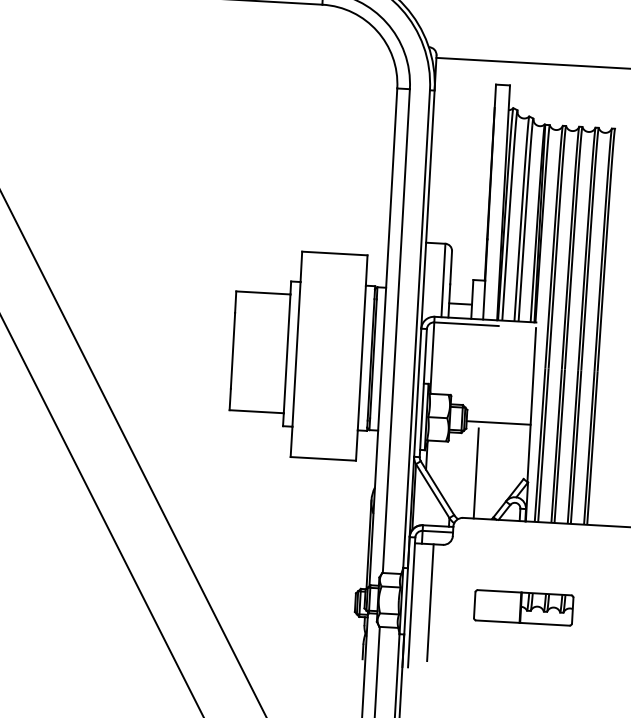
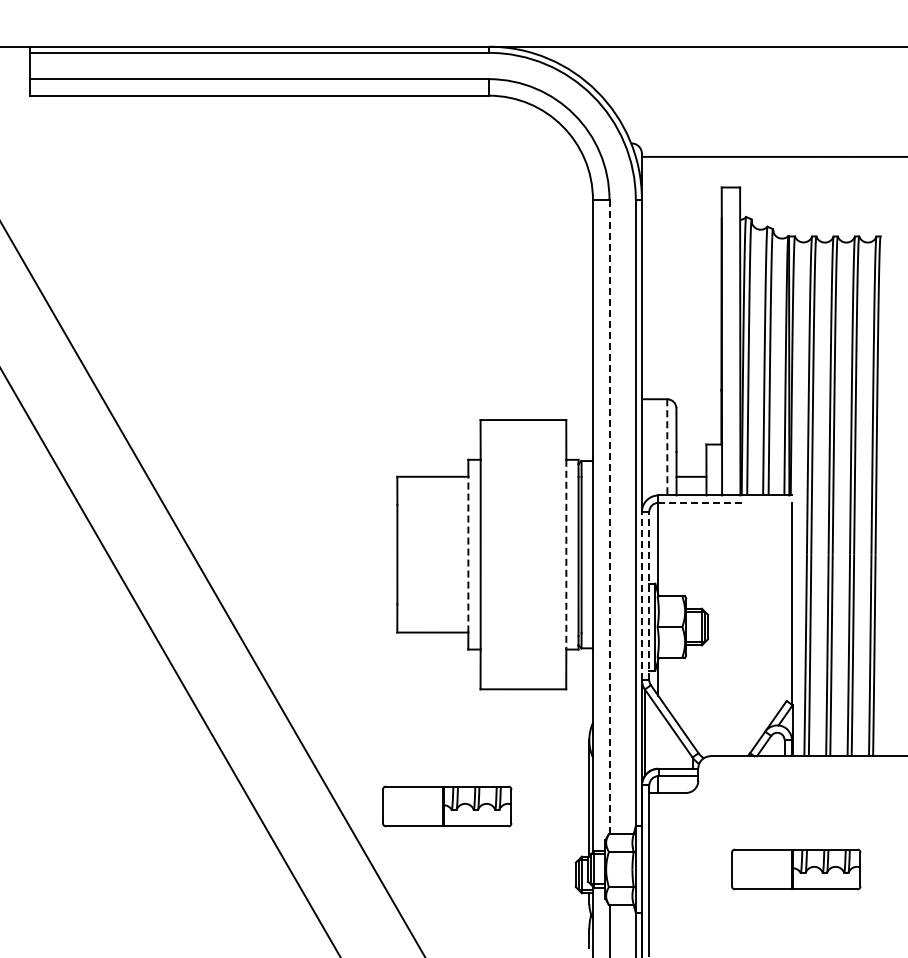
line: (443, 280) -> (667, 447), solid -> dashed
line: (467, 324) -> (701, 502), solid -> dashed
line: (396, 331) -> (609, 517), solid -> dashed
line: (287, 353) -> (468, 554), solid -> dashed
line: (361, 357) -> (566, 554), solid -> dashed
line: (417, 393) -> (641, 596), solid -> dashed
line: (423, 393) -> (649, 596), solid -> dashed
line: (498, 422) -> (749, 629), removed
line: (476, 473) -> (724, 697), removed
part: (260, 545) -> (447, 806), added
line: (430, 601) -> (673, 868), removed

